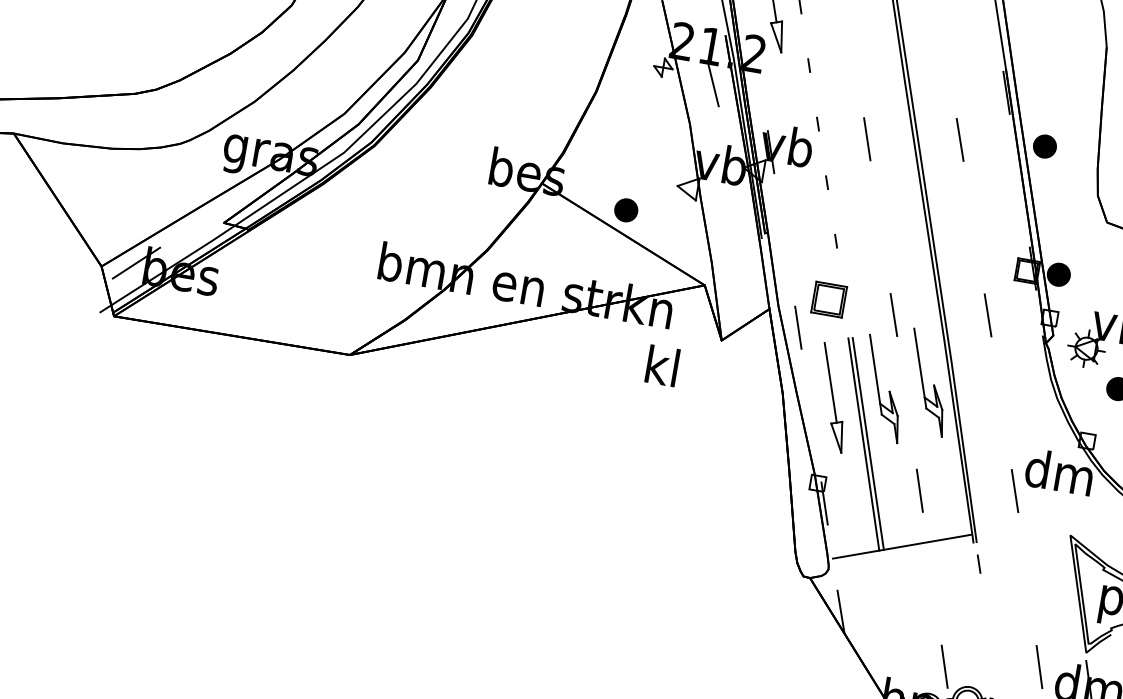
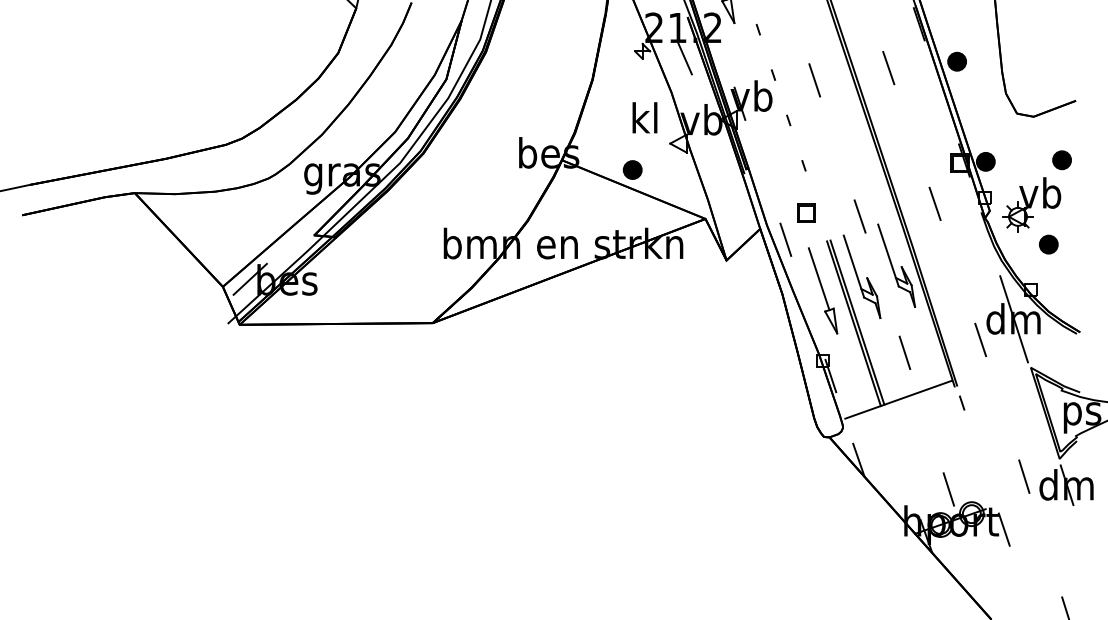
part: (829, 298) -> (806, 212), size x0.71
text: (662, 365) -> (644, 117), moved
line: (1059, 472) -> (1013, 319), added

